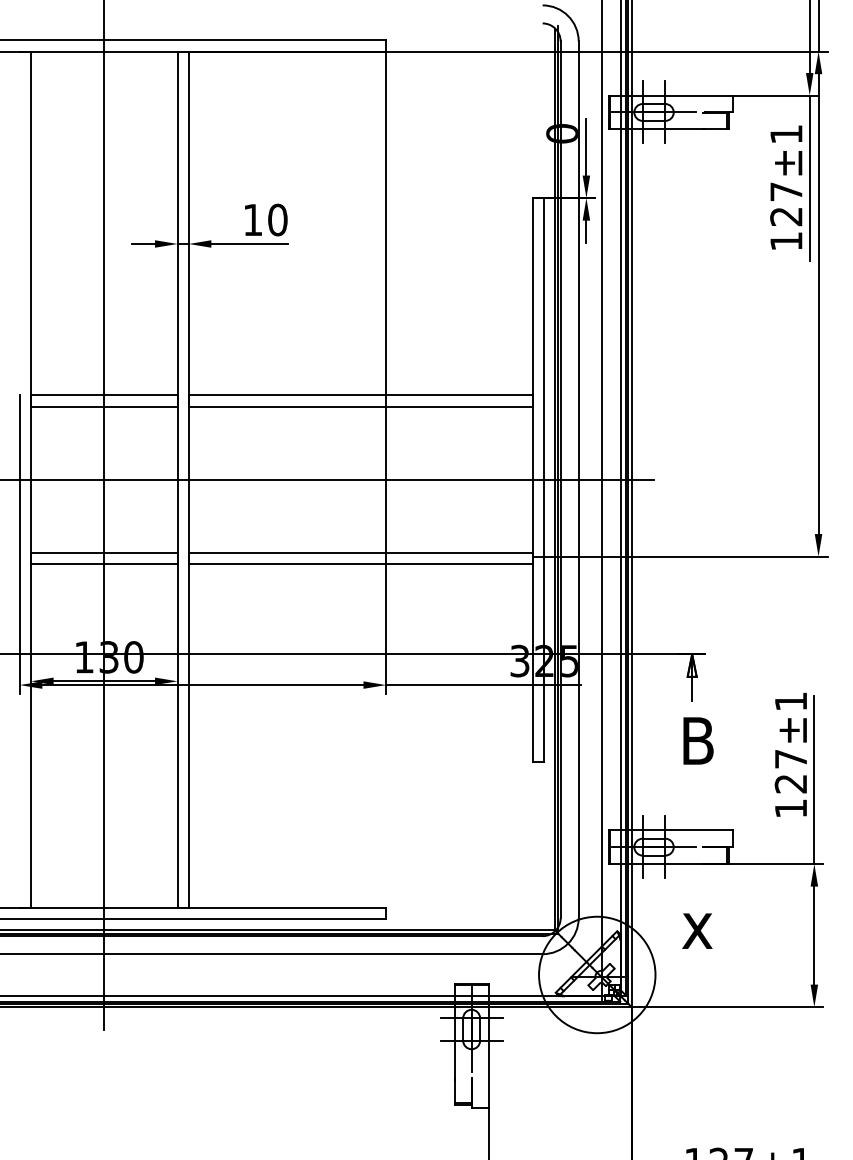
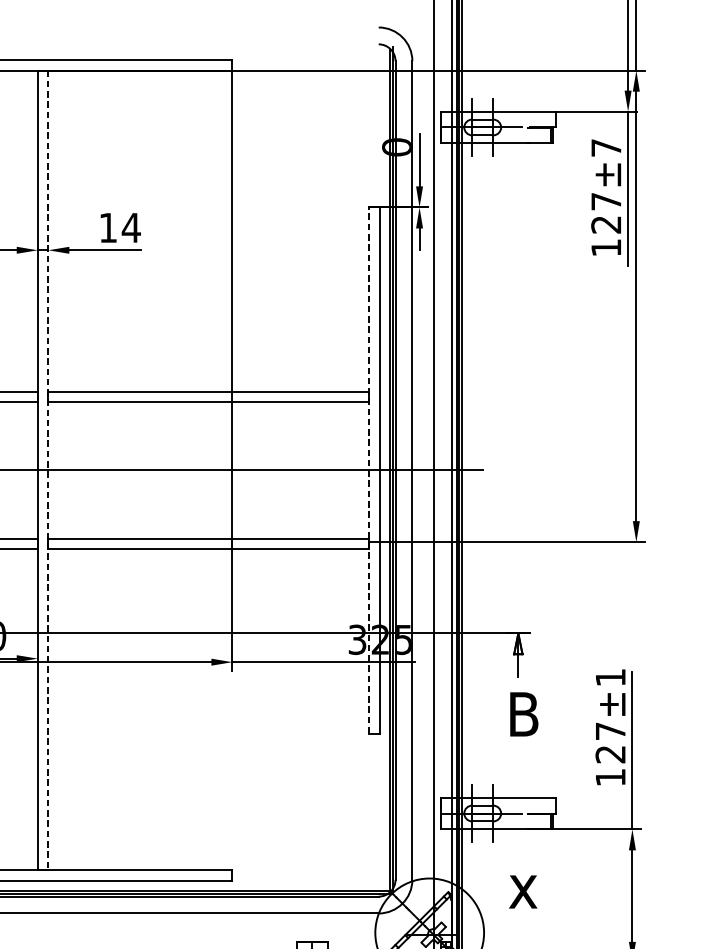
text: (786, 134) -> (606, 148), ±1 -> ±7
text: (277, 219) -> (131, 227), 10 -> 14
line: (532, 479) -> (369, 470), solid -> dashed
line: (188, 480) -> (48, 471), solid -> dashed

